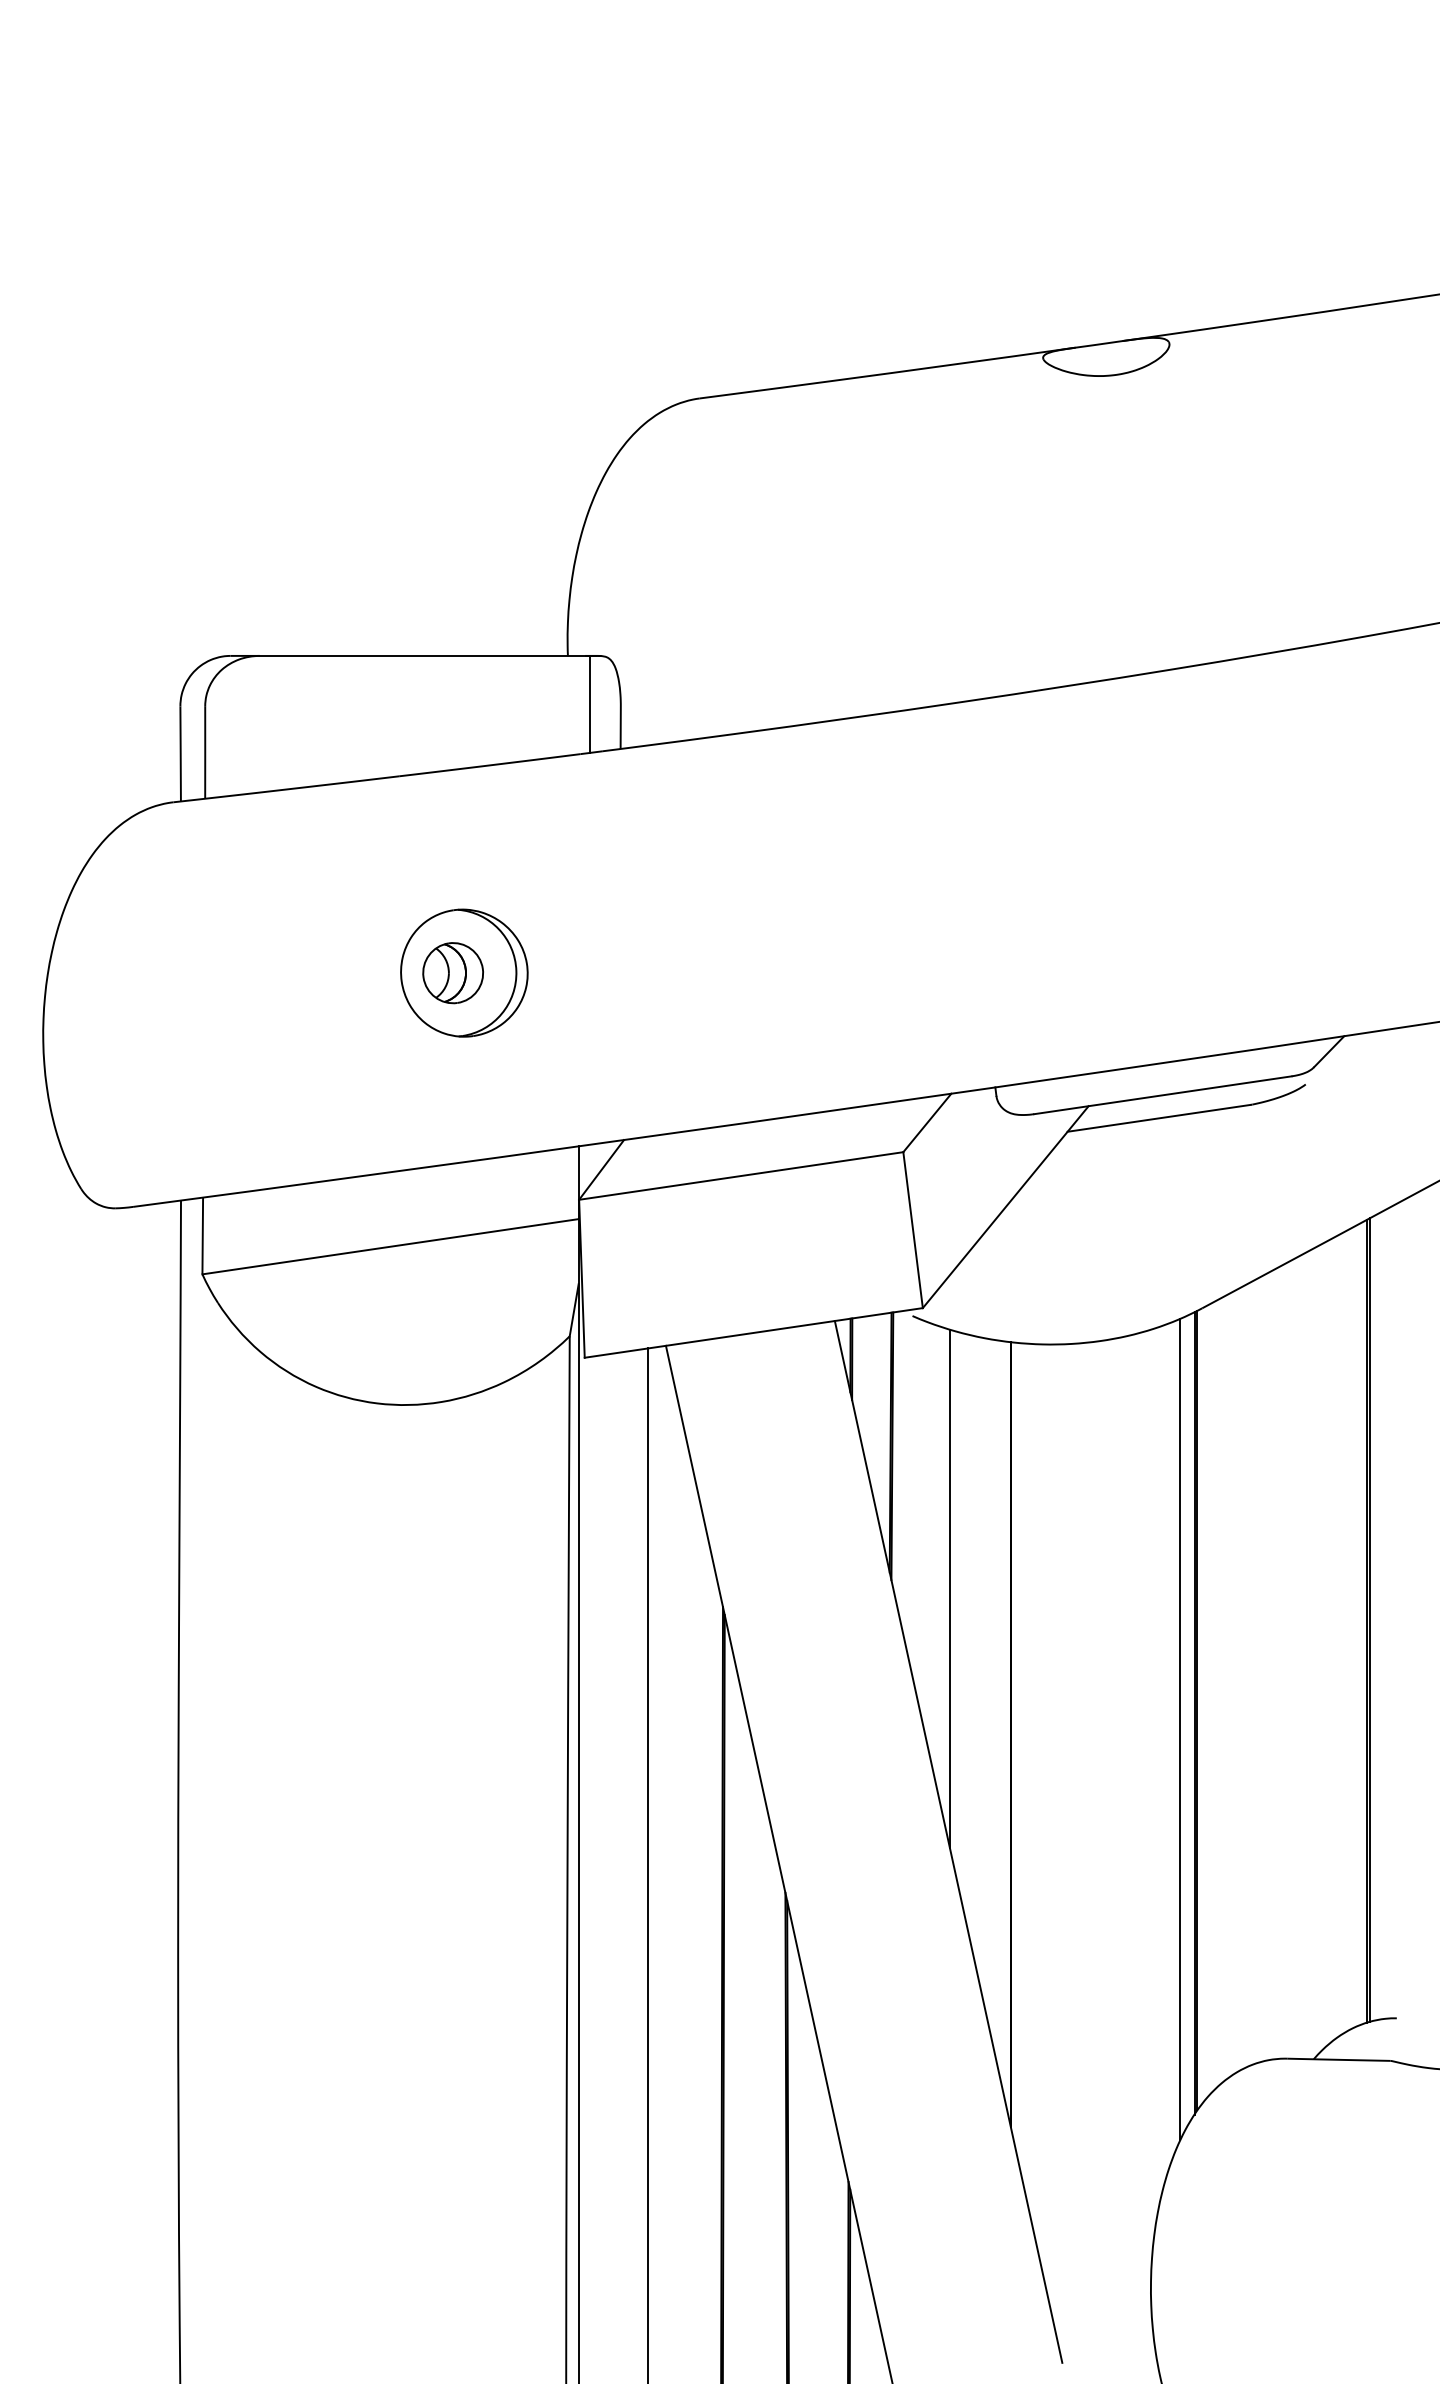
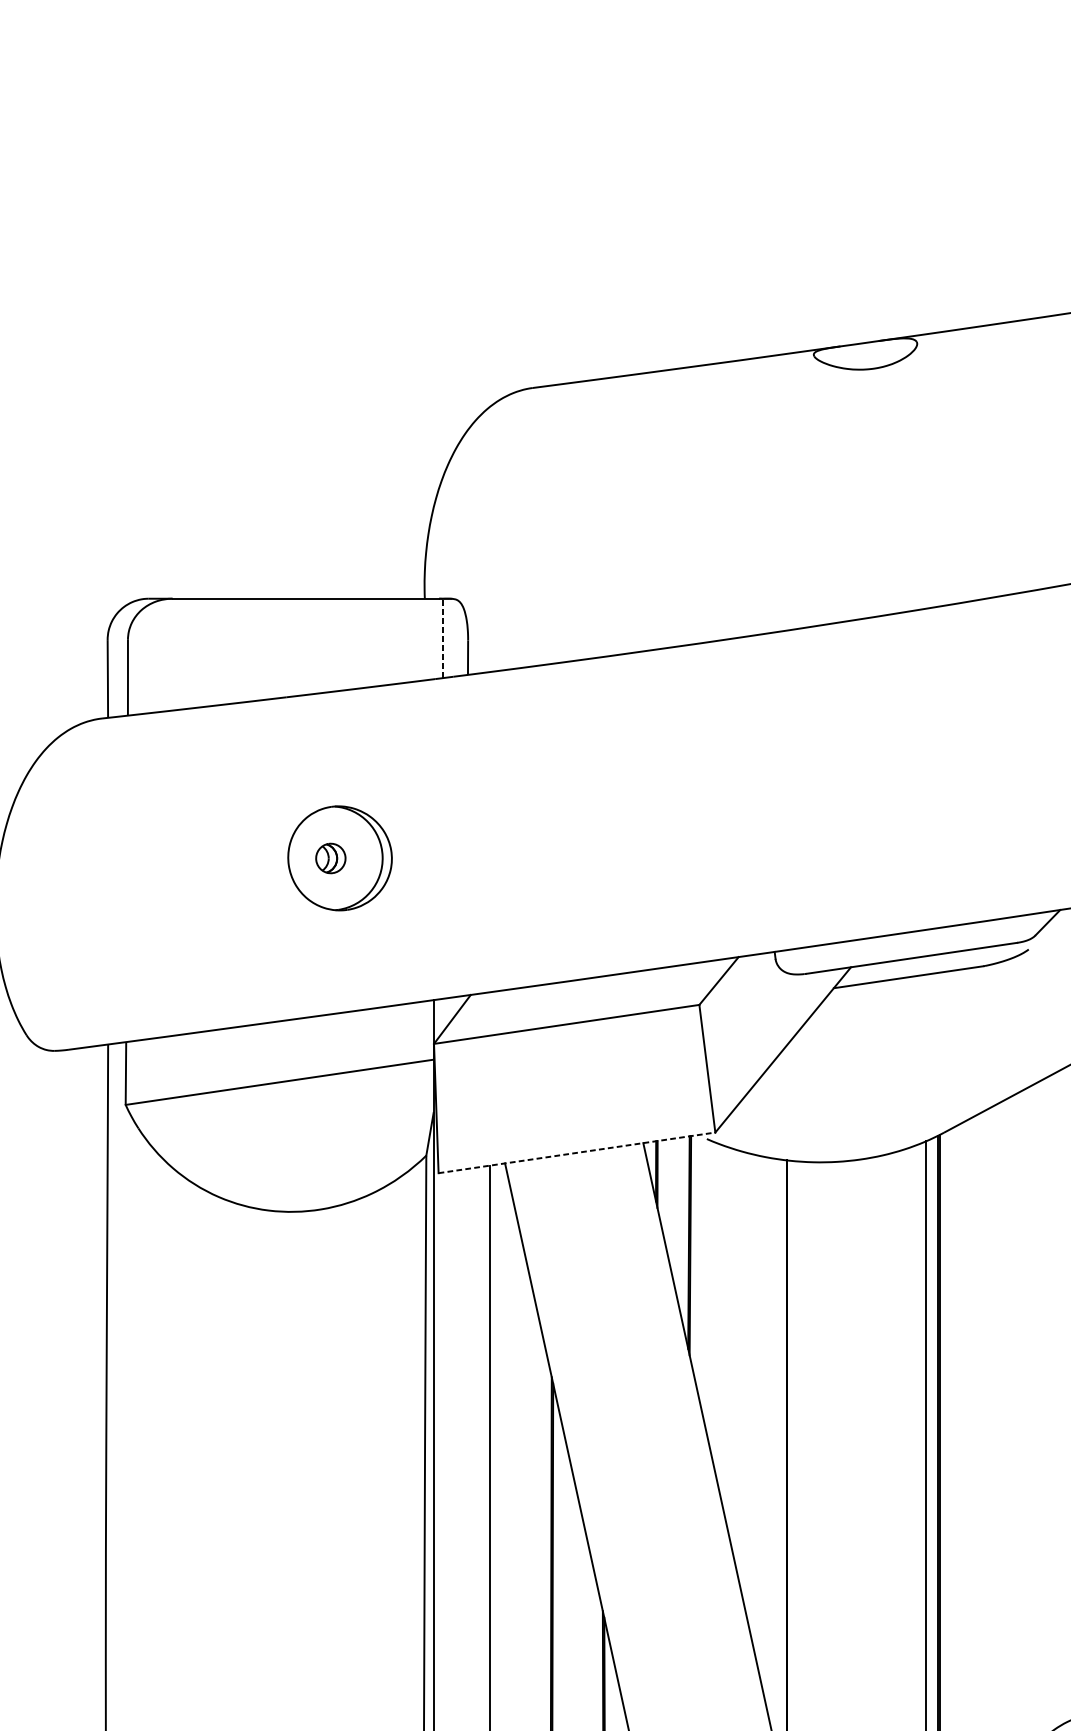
line: (590, 704) -> (443, 638), solid -> dashed
part: (452, 973) -> (330, 858), size x0.6
line: (753, 1332) -> (576, 1152), solid -> dashed
line: (949, 1588) -> (737, 1362), removed

